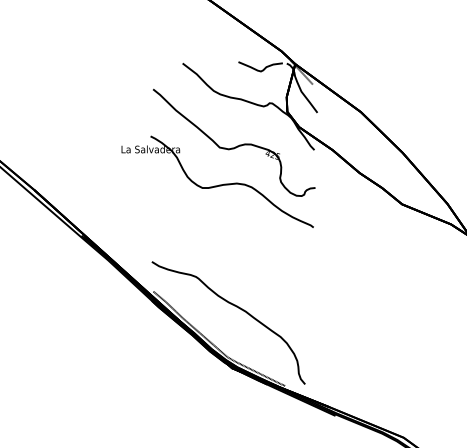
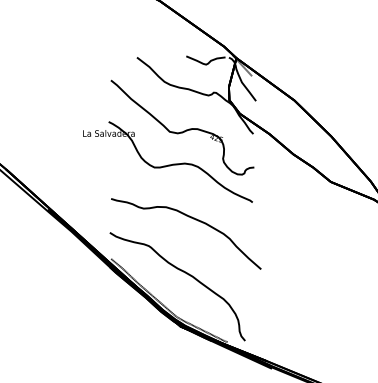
curve: (243, 245) -> (190, 218), added

